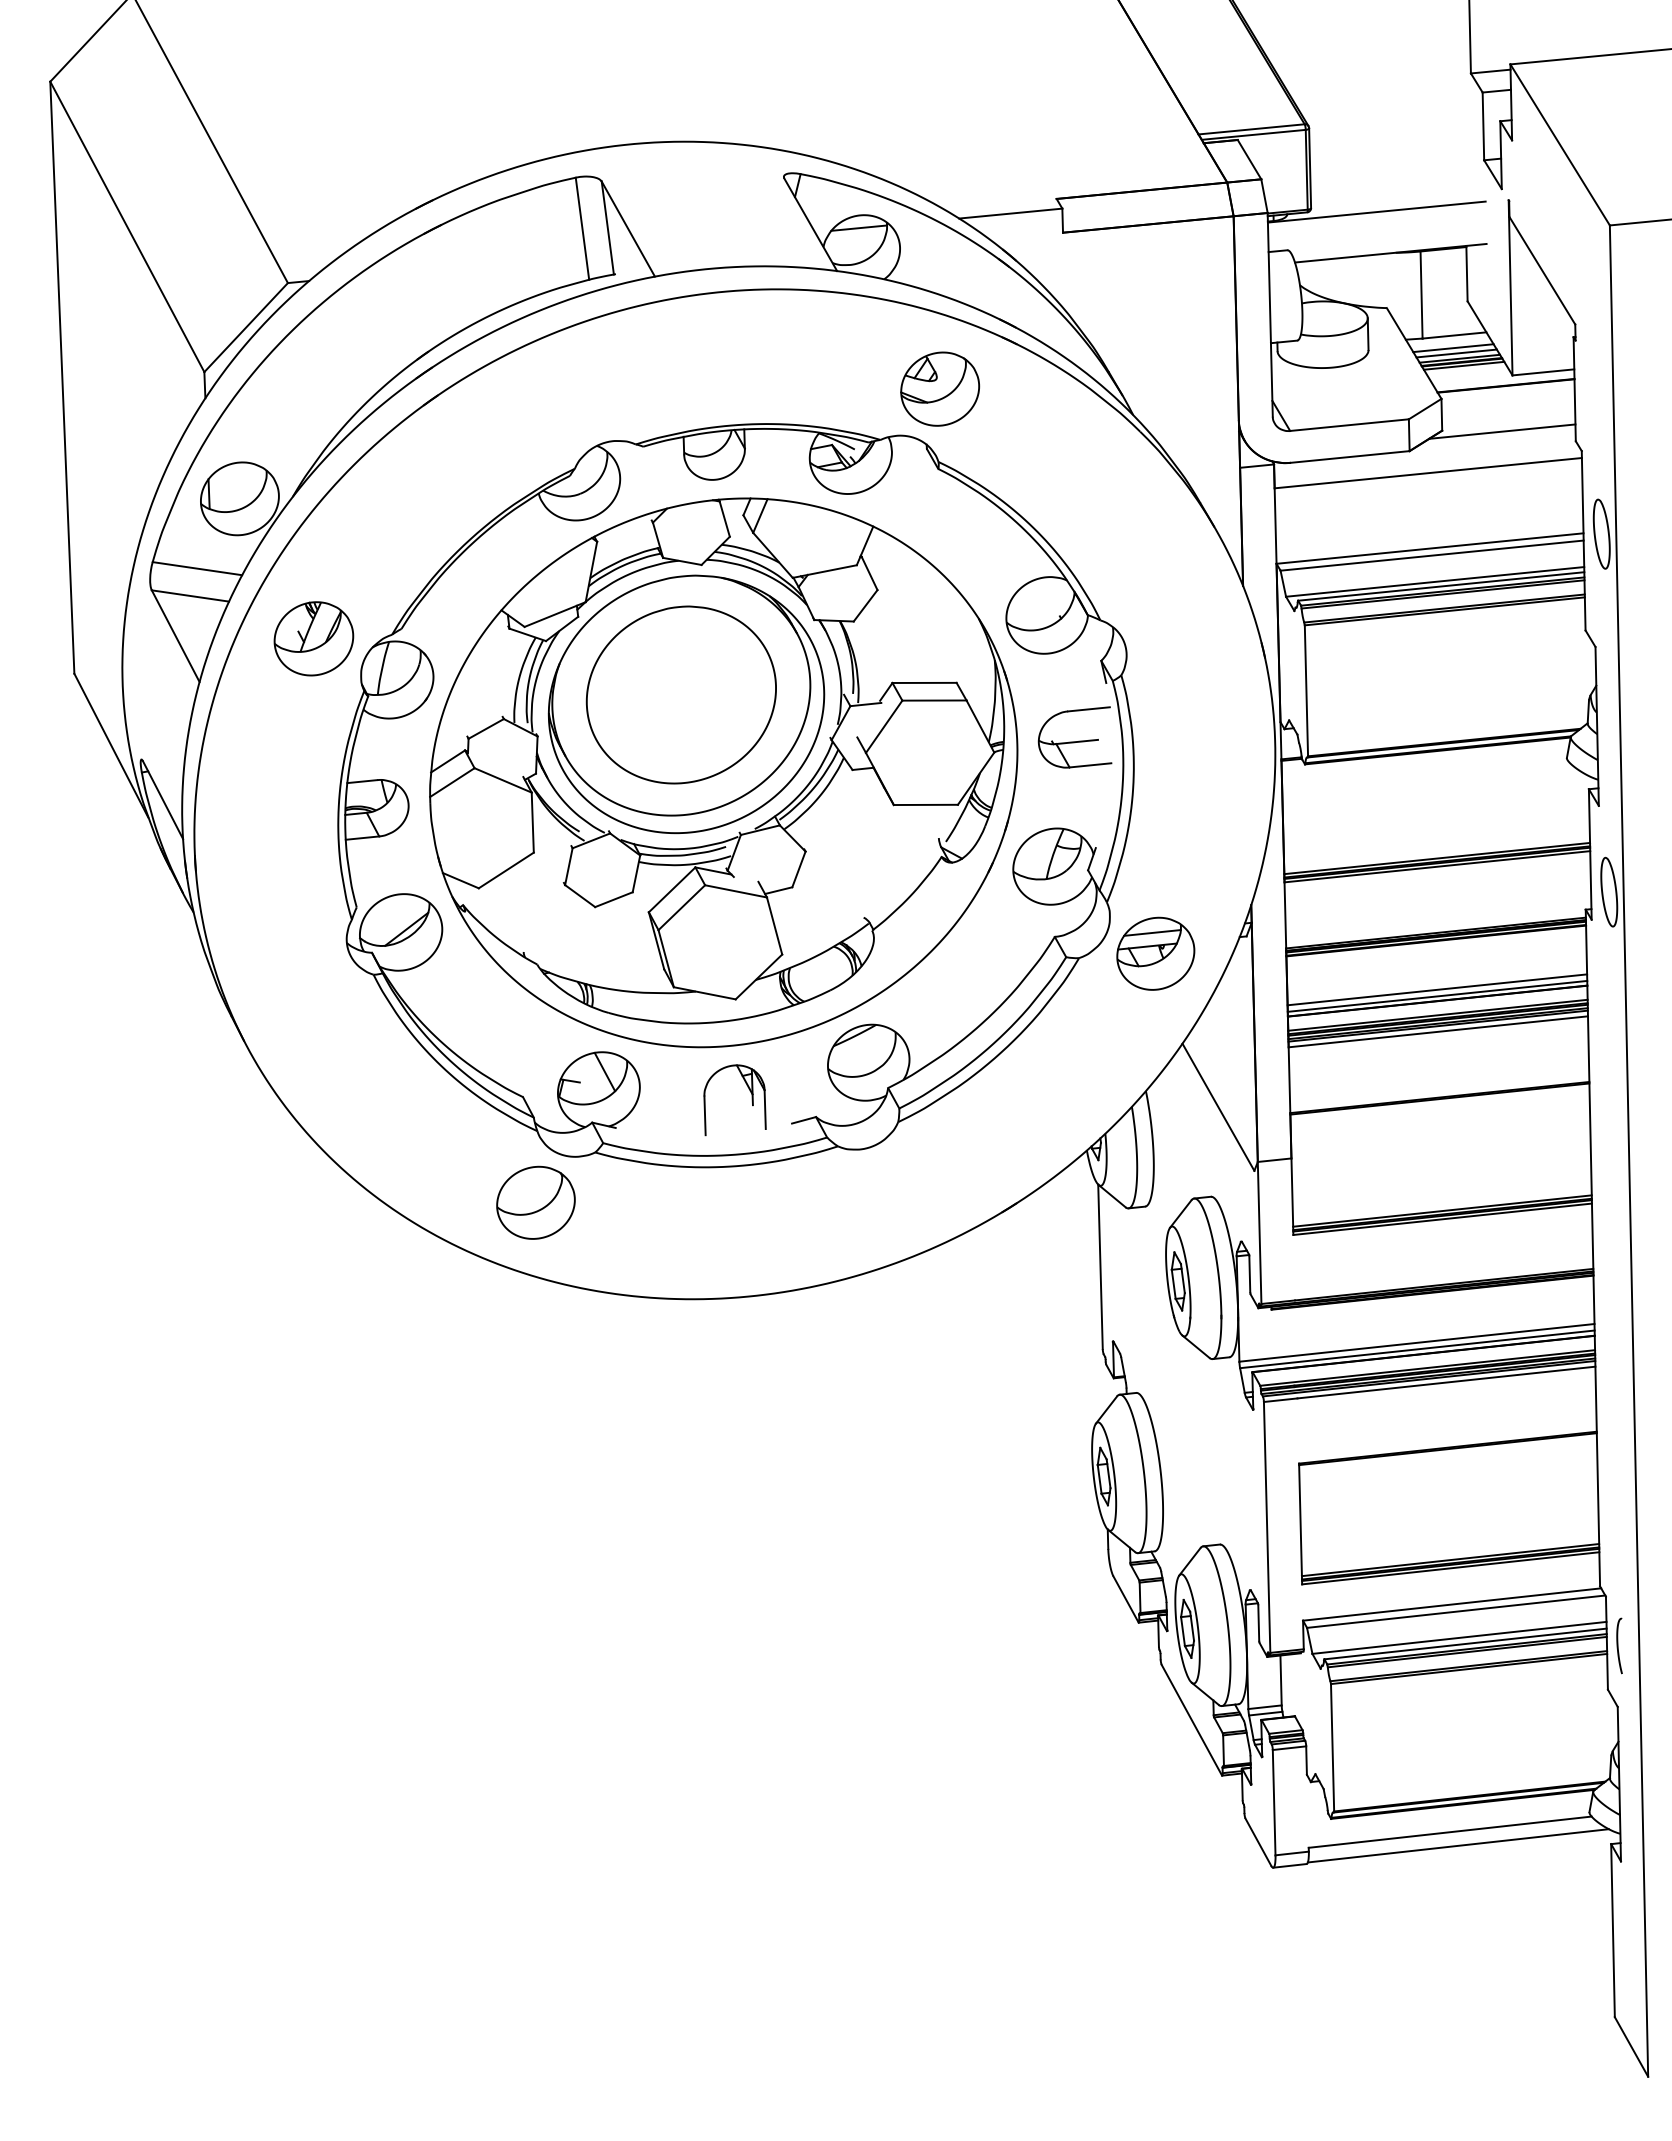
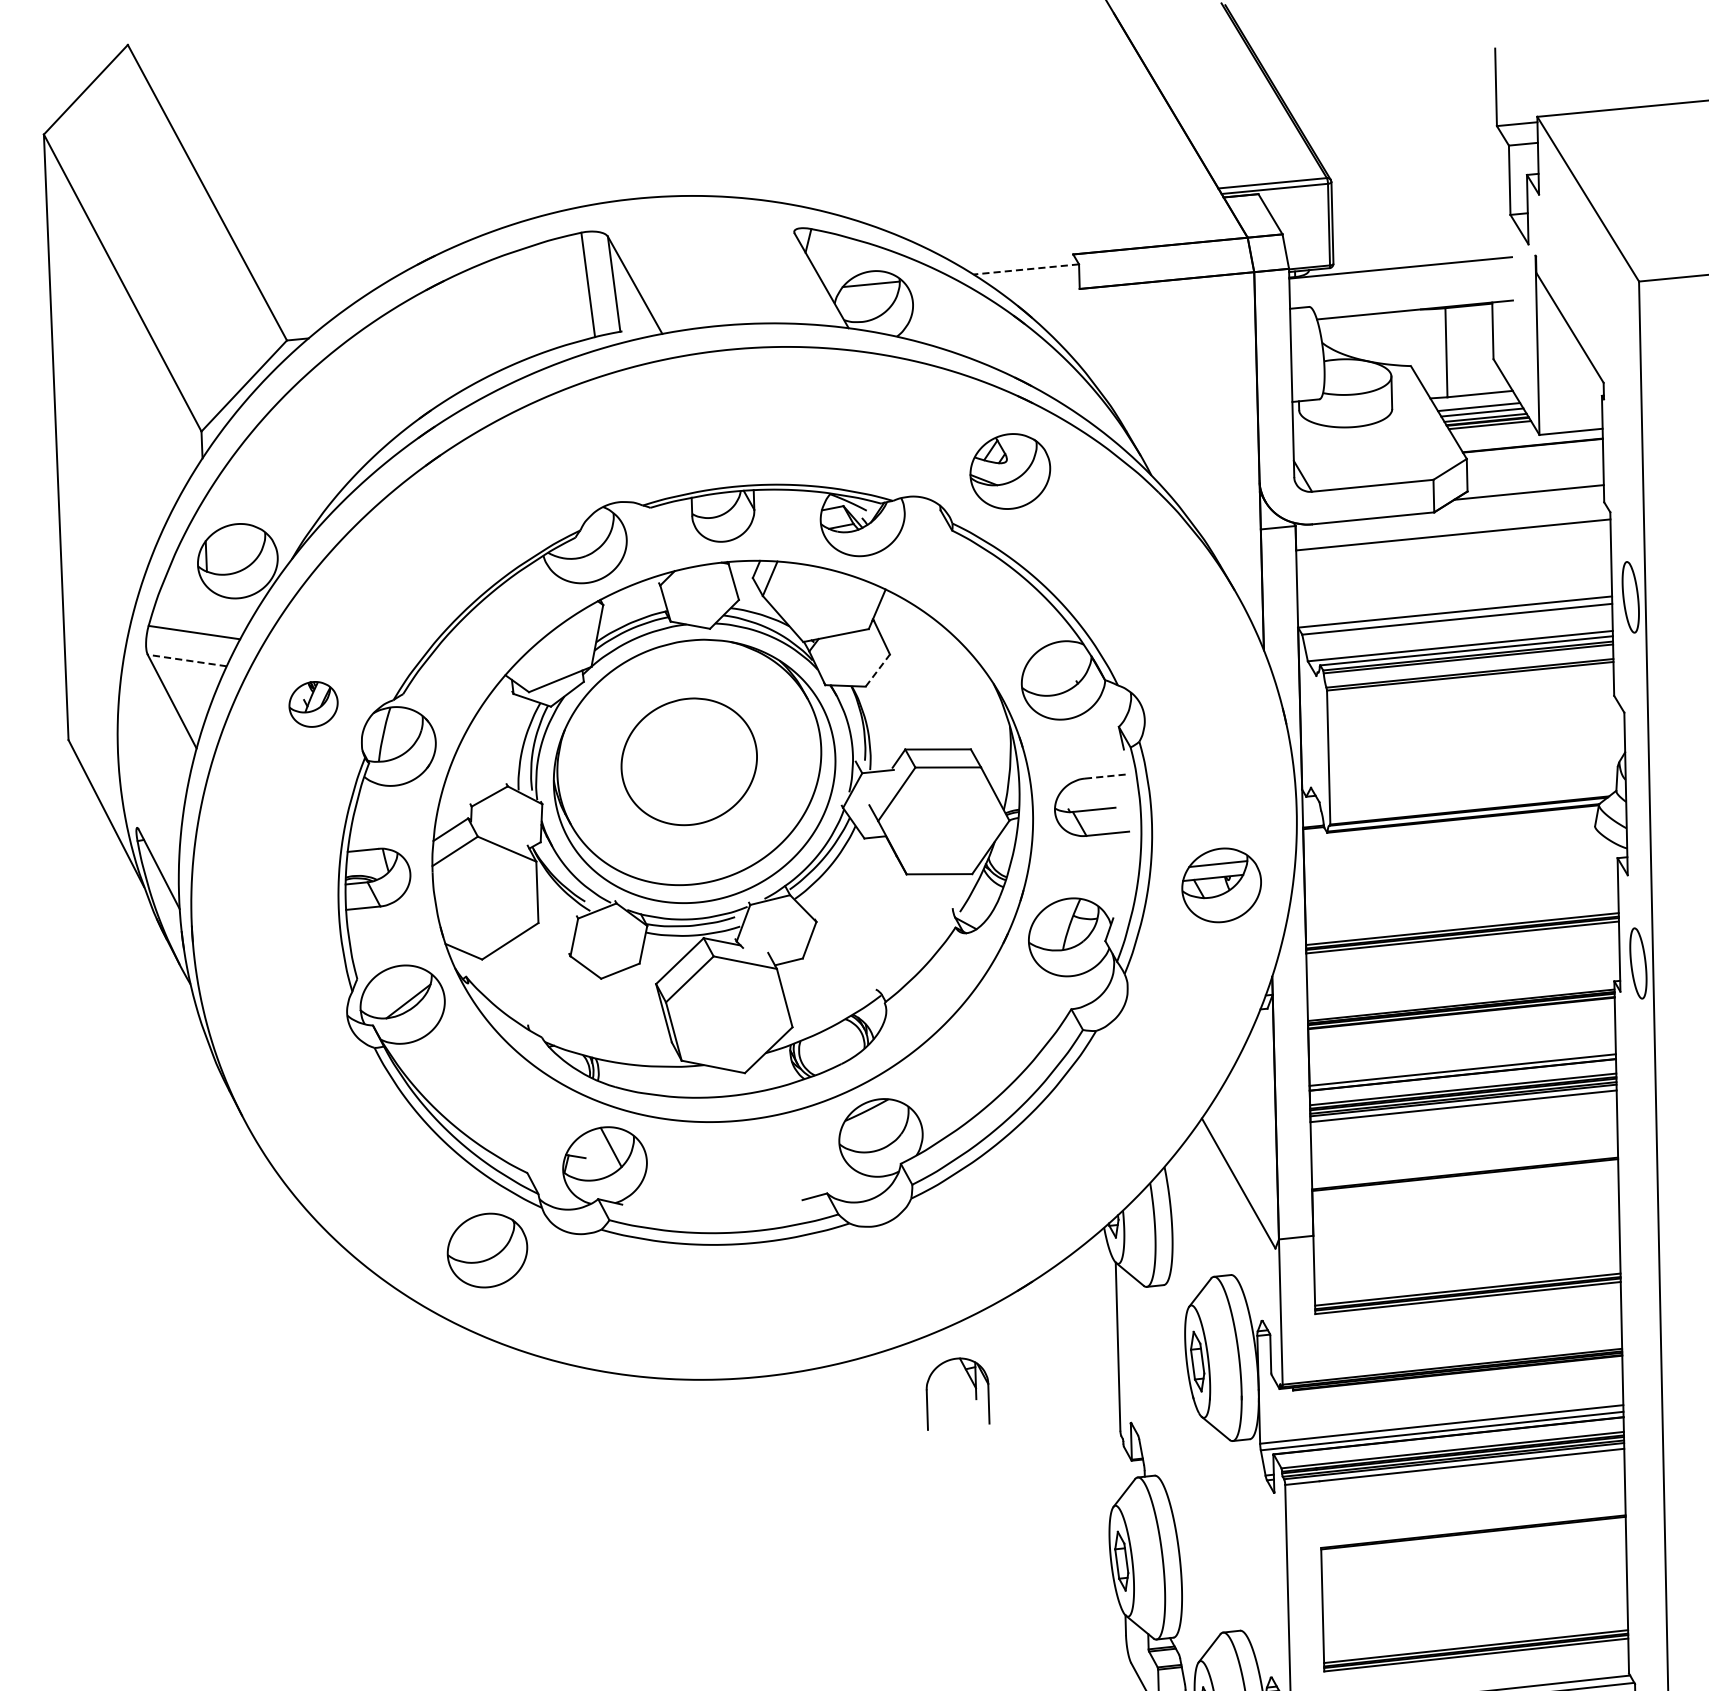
line: (1010, 213) -> (1026, 269), solid -> dashed
part: (940, 388) -> (1010, 470), moved
line: (189, 595) -> (186, 660), solid -> dashed
line: (865, 605) -> (877, 670), solid -> dashed
part: (313, 638) -> (313, 704), size x0.6
part: (680, 694) -> (688, 761), size x0.7
line: (1088, 709) -> (1105, 776), solid -> dashed
part: (1155, 953) -> (1221, 885), moved
line: (1437, 989) -> (1462, 1063), removed
part: (751, 1100) -> (974, 1394), moved
part: (535, 1202) -> (486, 1250), moved

